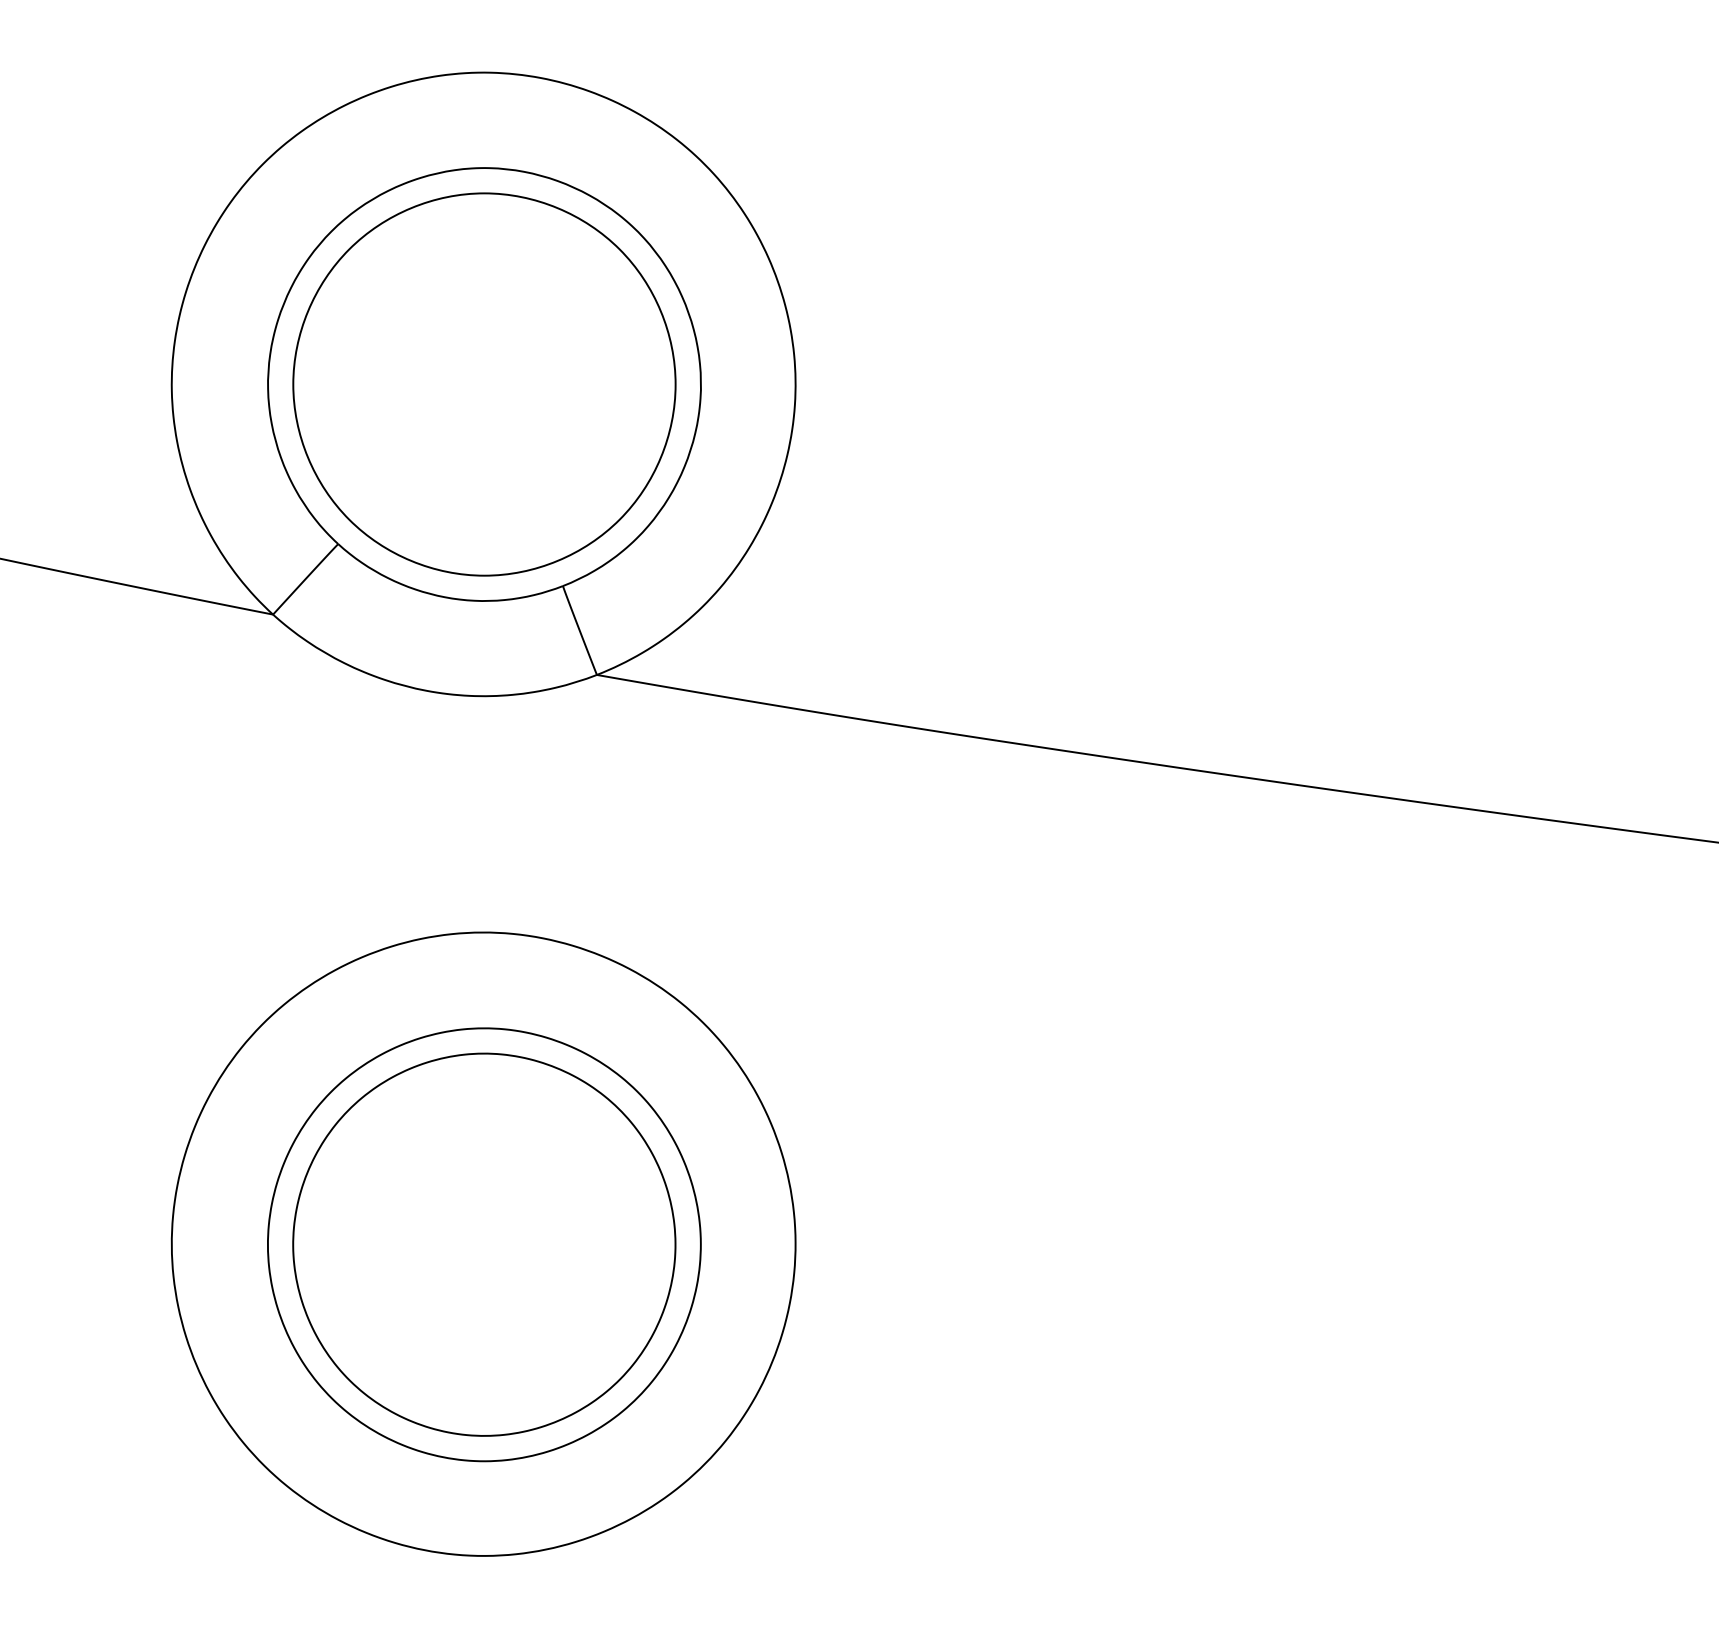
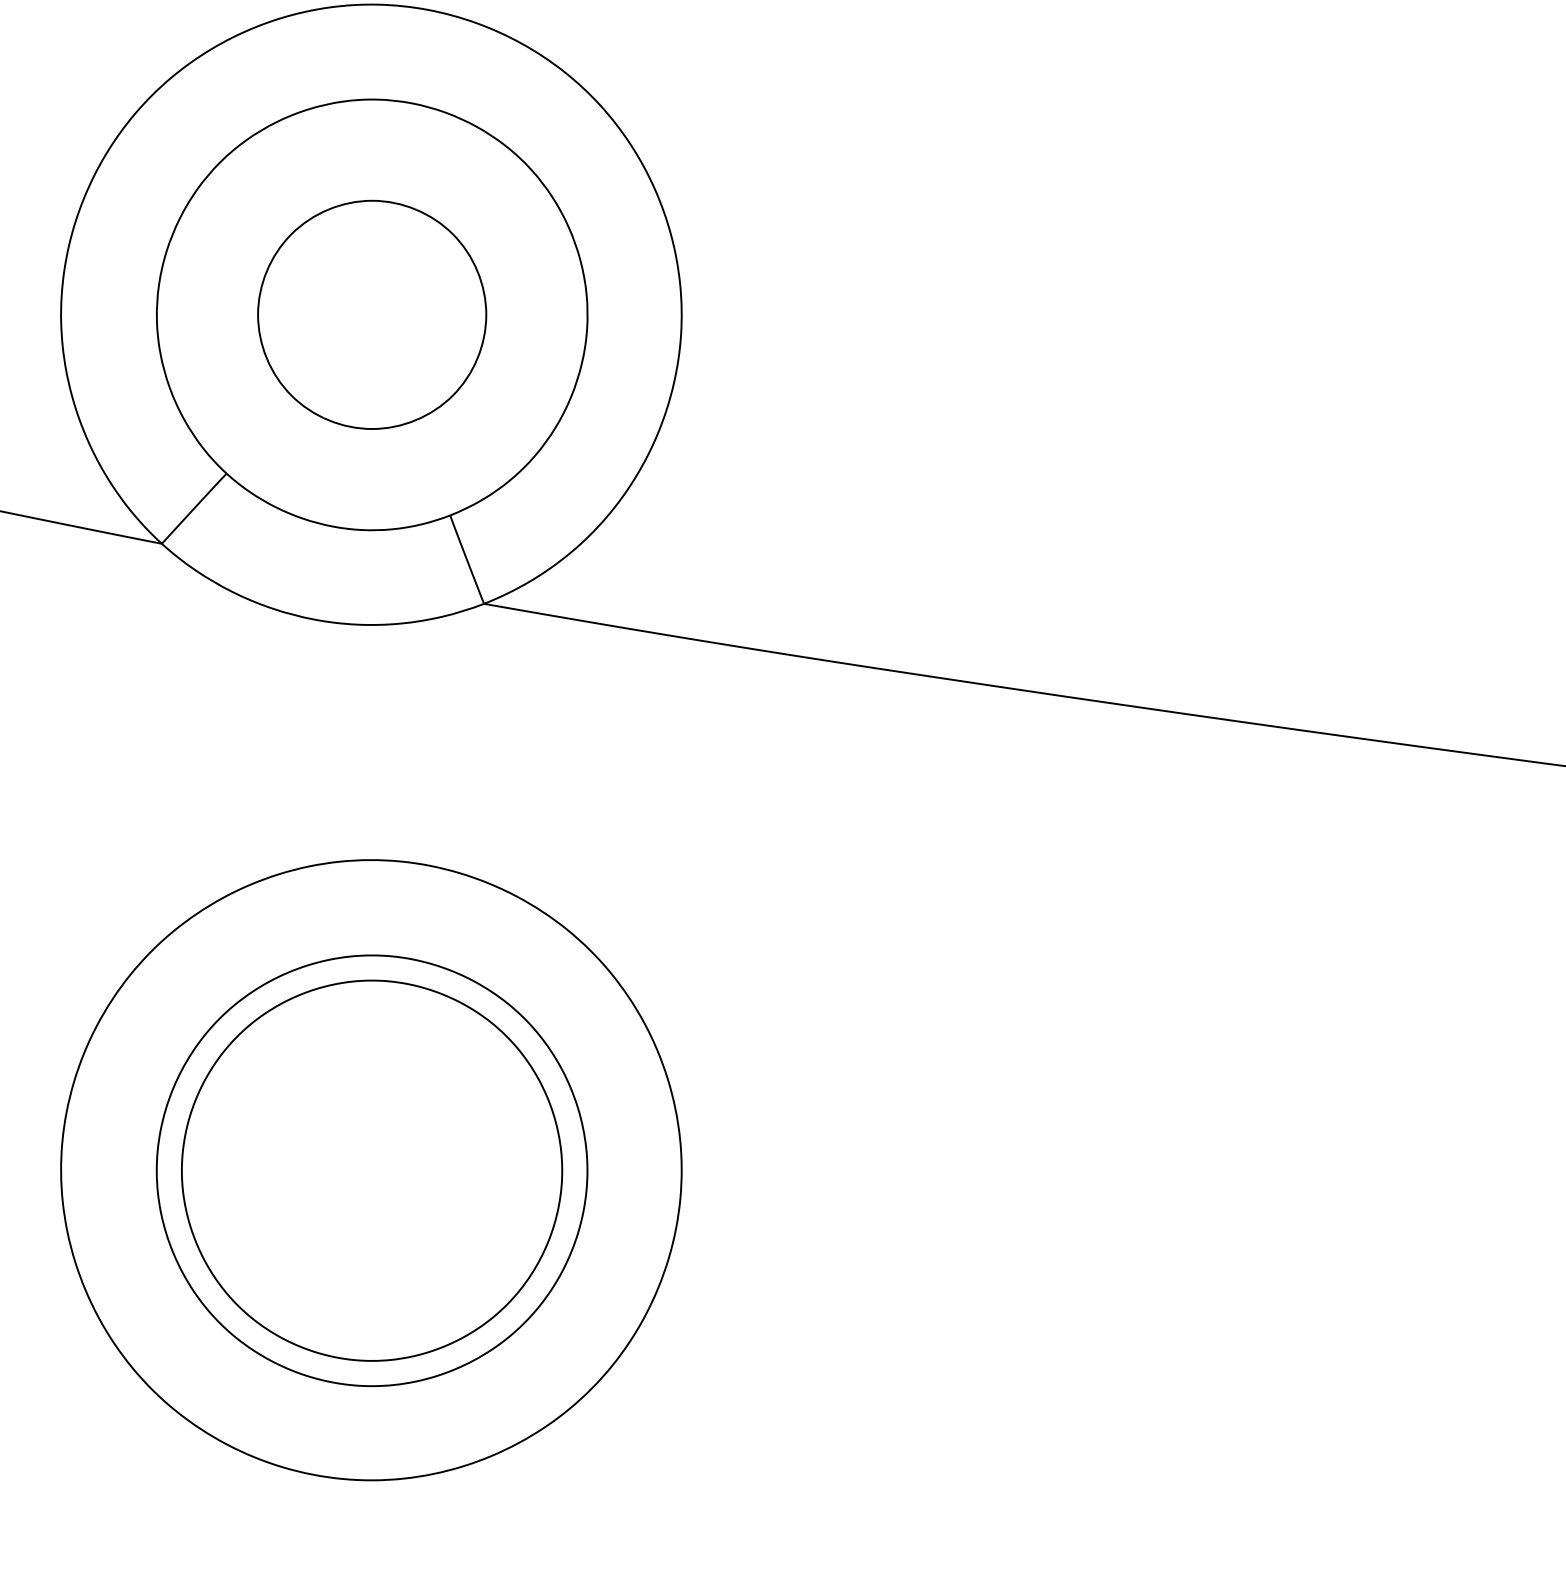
part: (484, 384) -> (372, 314), size x0.6

